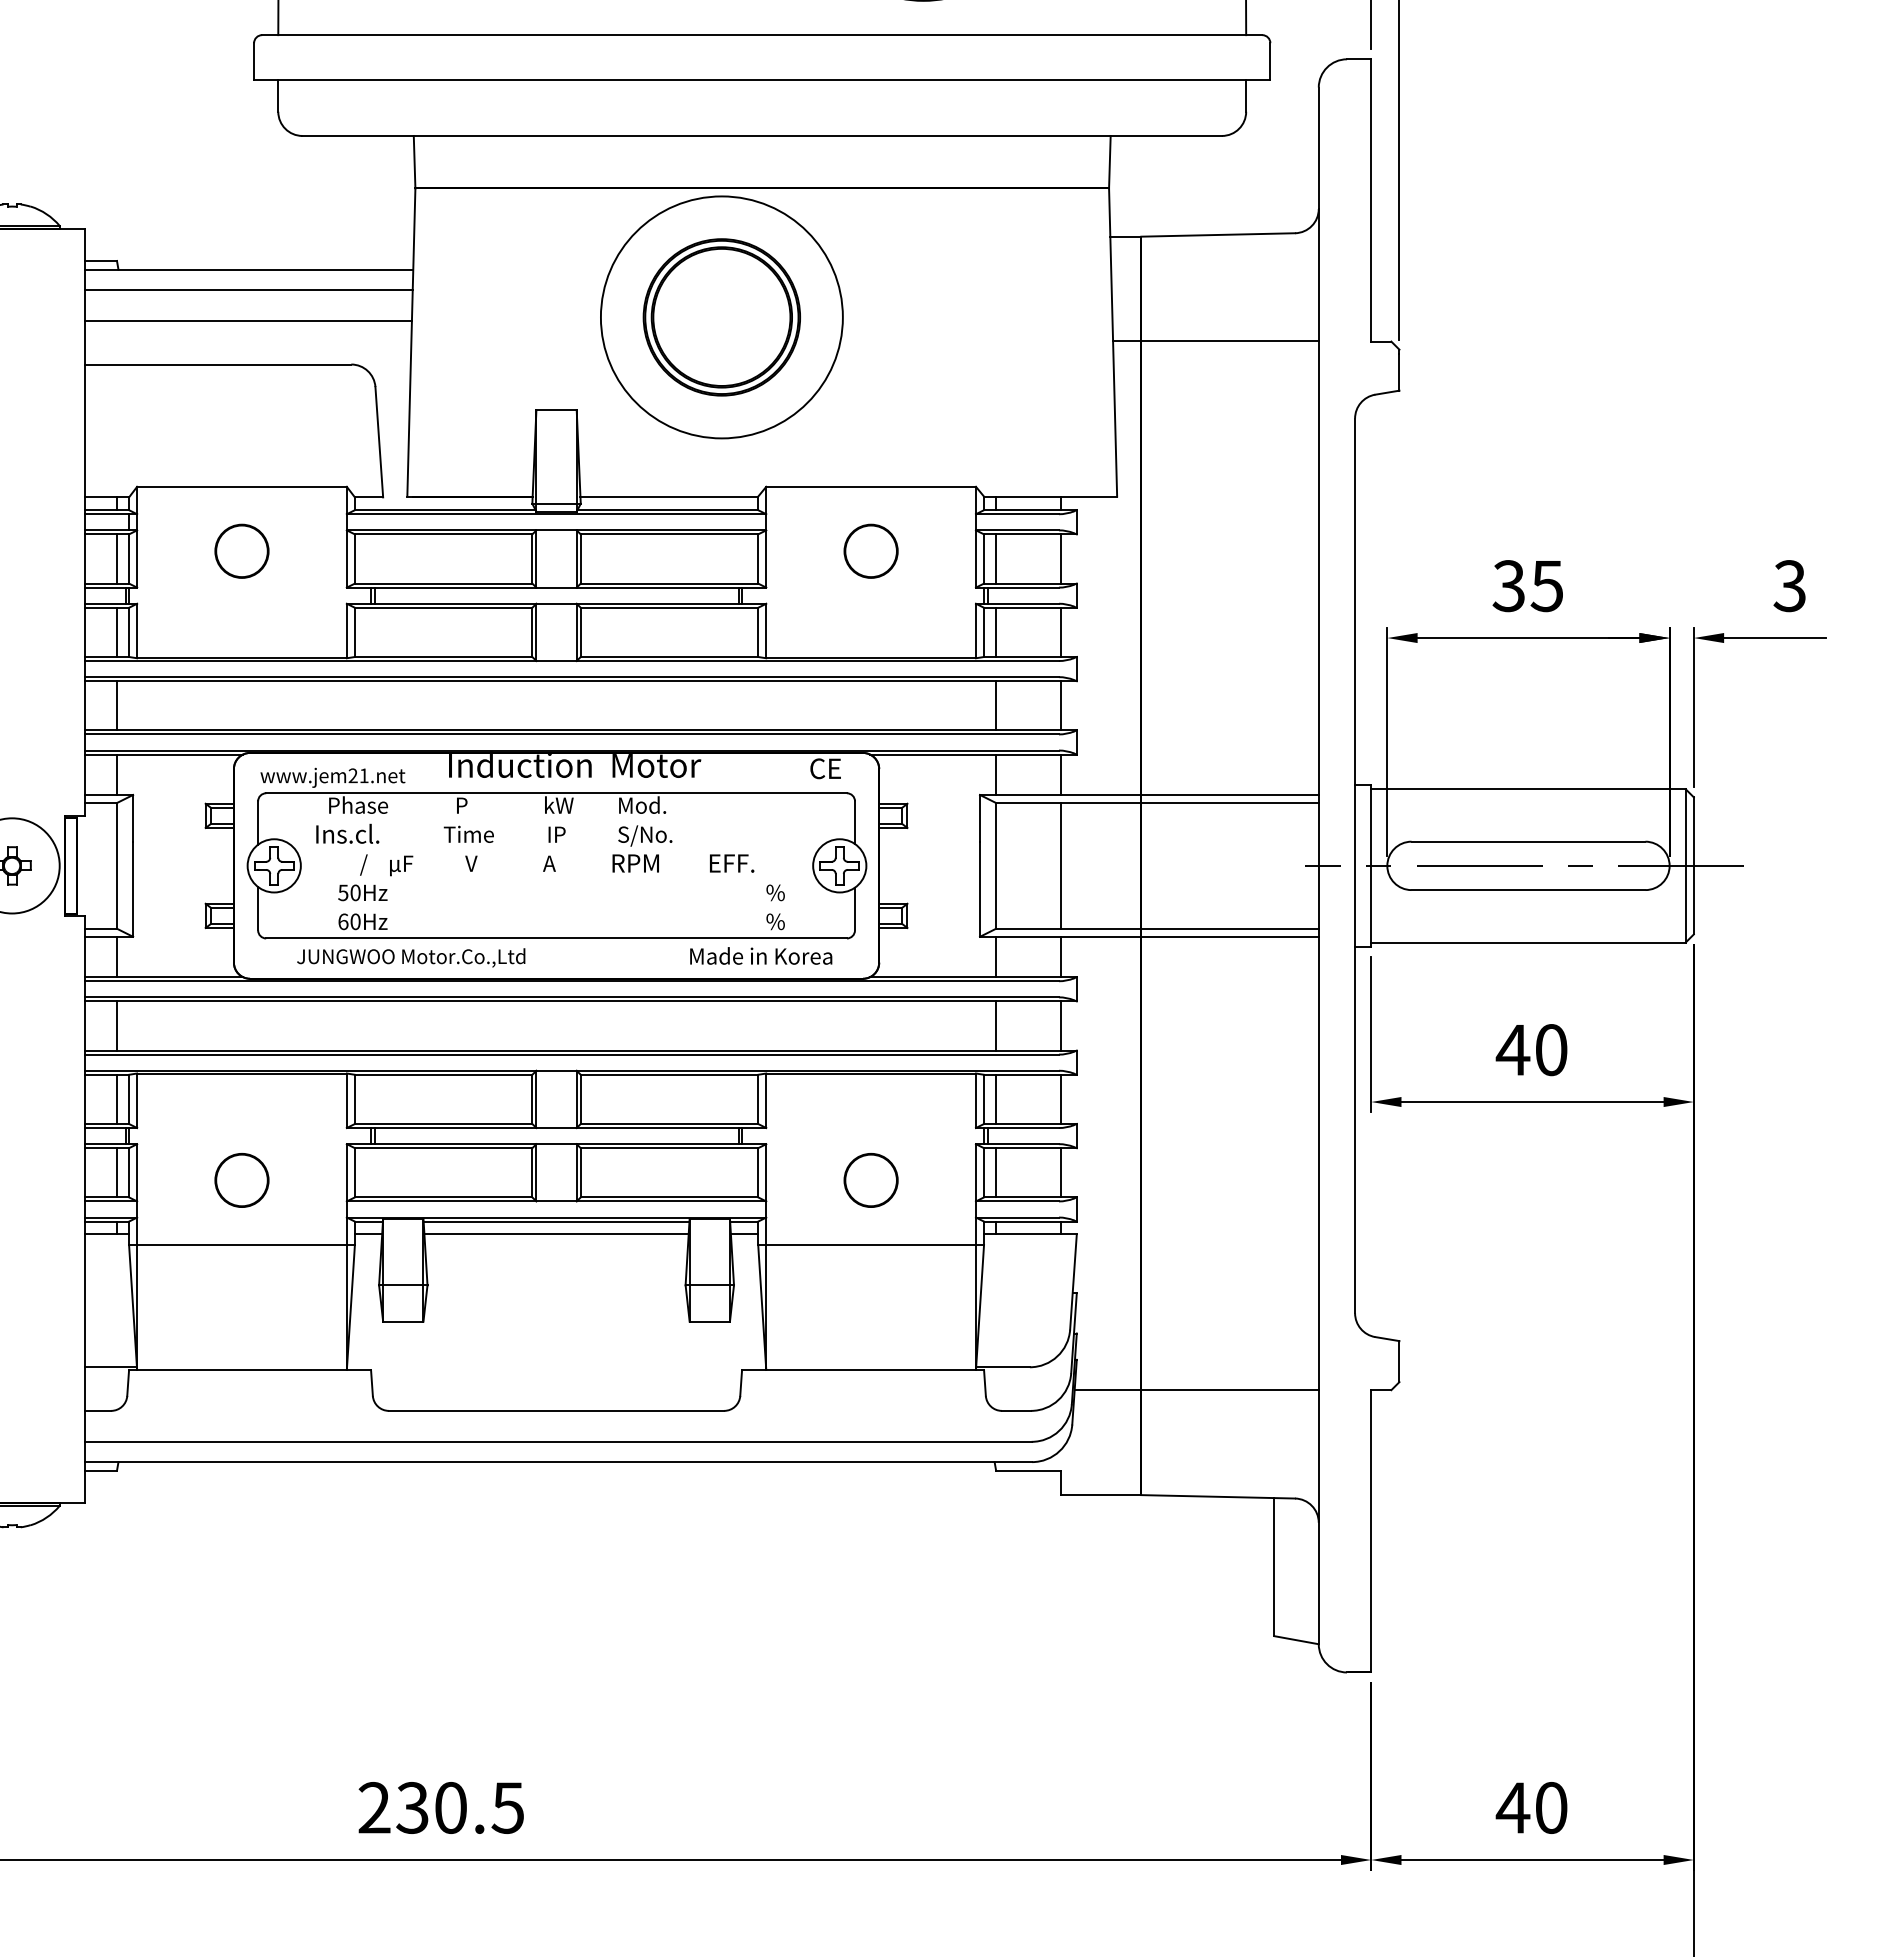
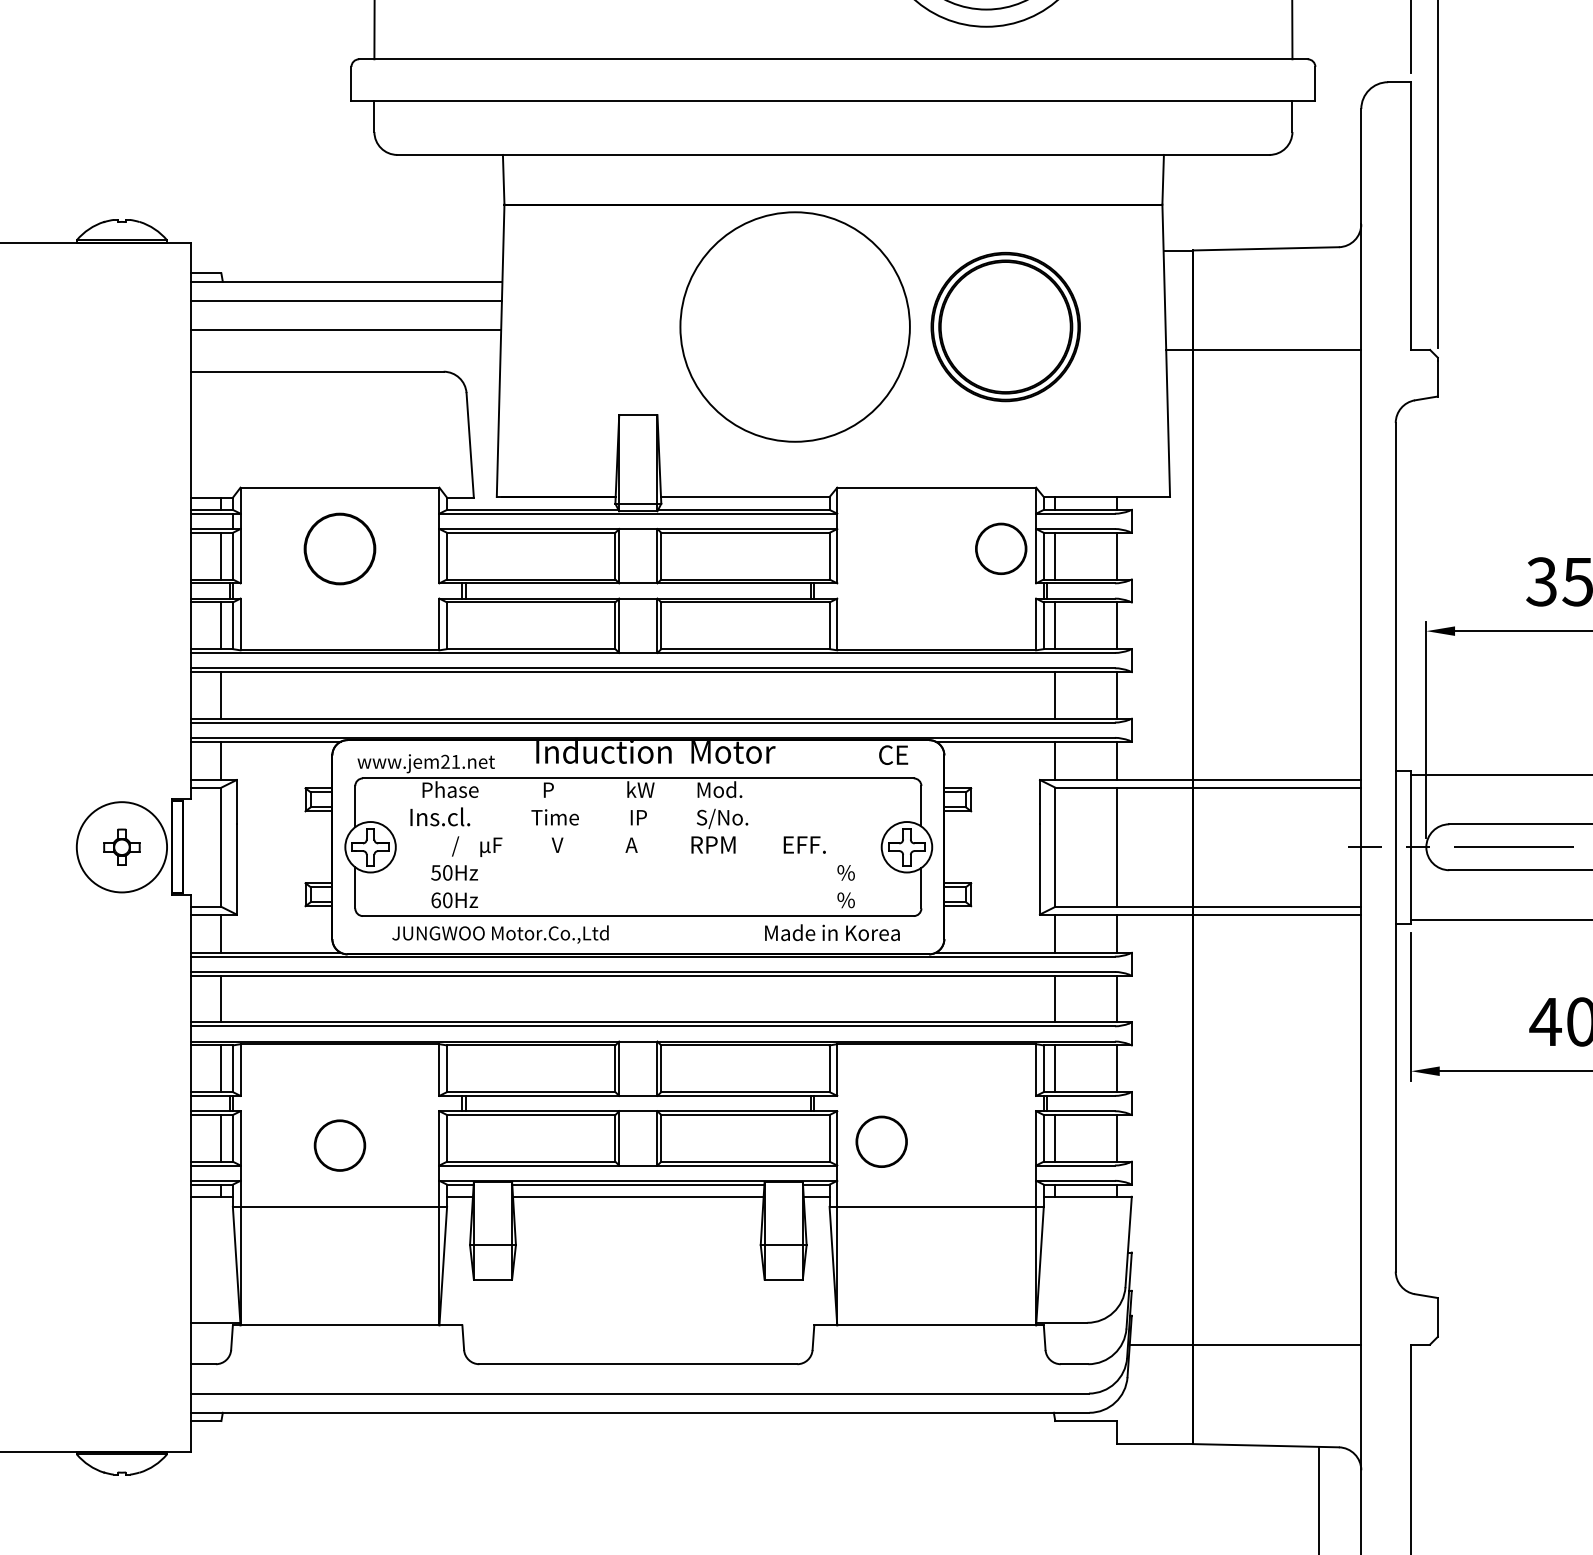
part: (721, 317) -> (1005, 327), moved
circle: (241, 550) -> (339, 548), size x1.4
circle: (870, 550) -> (1000, 548), moved
circle: (870, 1180) -> (881, 1141), moved

